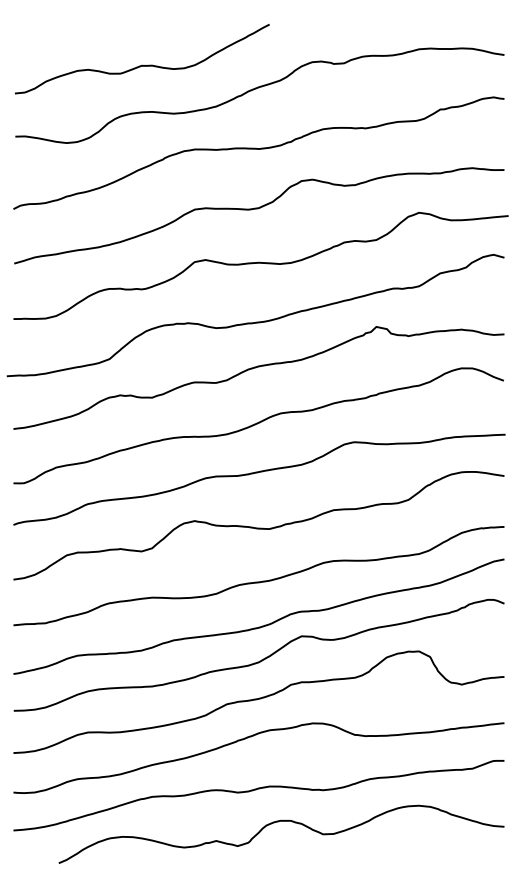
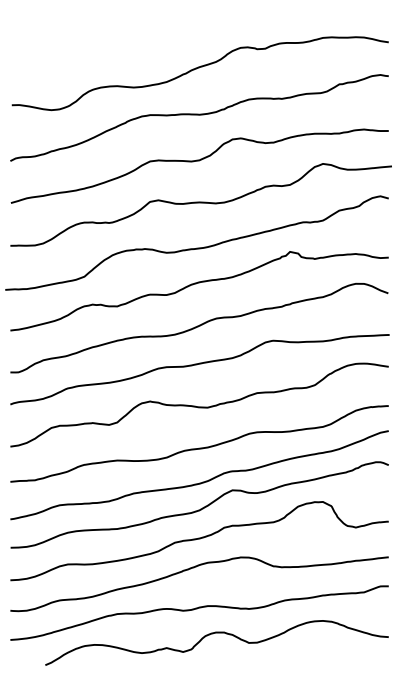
curve: (142, 65) -> (109, 50), removed

